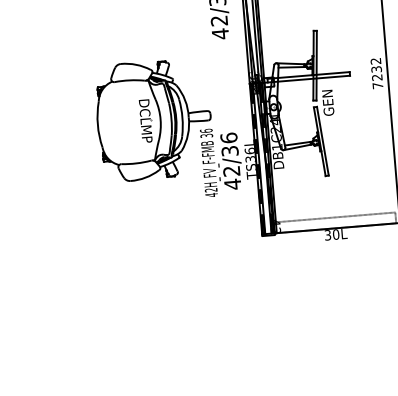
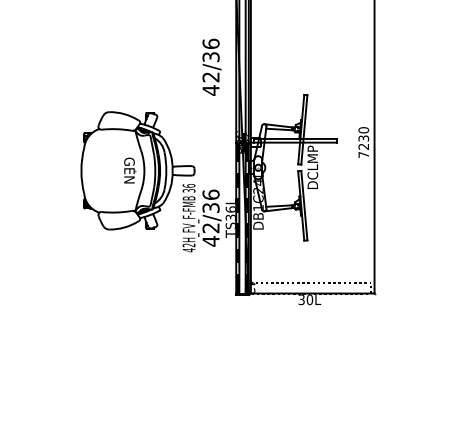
text: (375, 61) -> (363, 130), 7232 -> 7230
text: (327, 101) -> (312, 166), GEN -> DCLMP
text: (145, 120) -> (129, 170), DCLMP -> GEN

